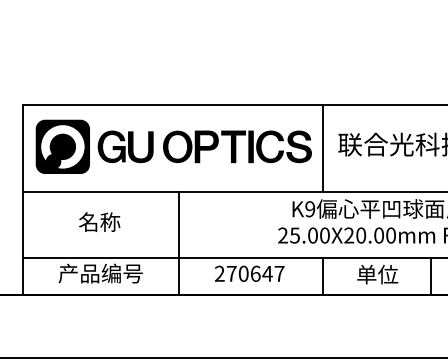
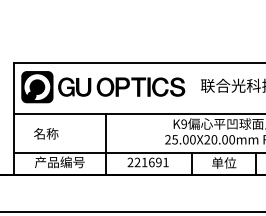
line: (324, 147) -> (192, 87), removed
text: (100, 221) -> (46, 133), moved
text: (255, 273) -> (151, 162), 270647 -> 221691

